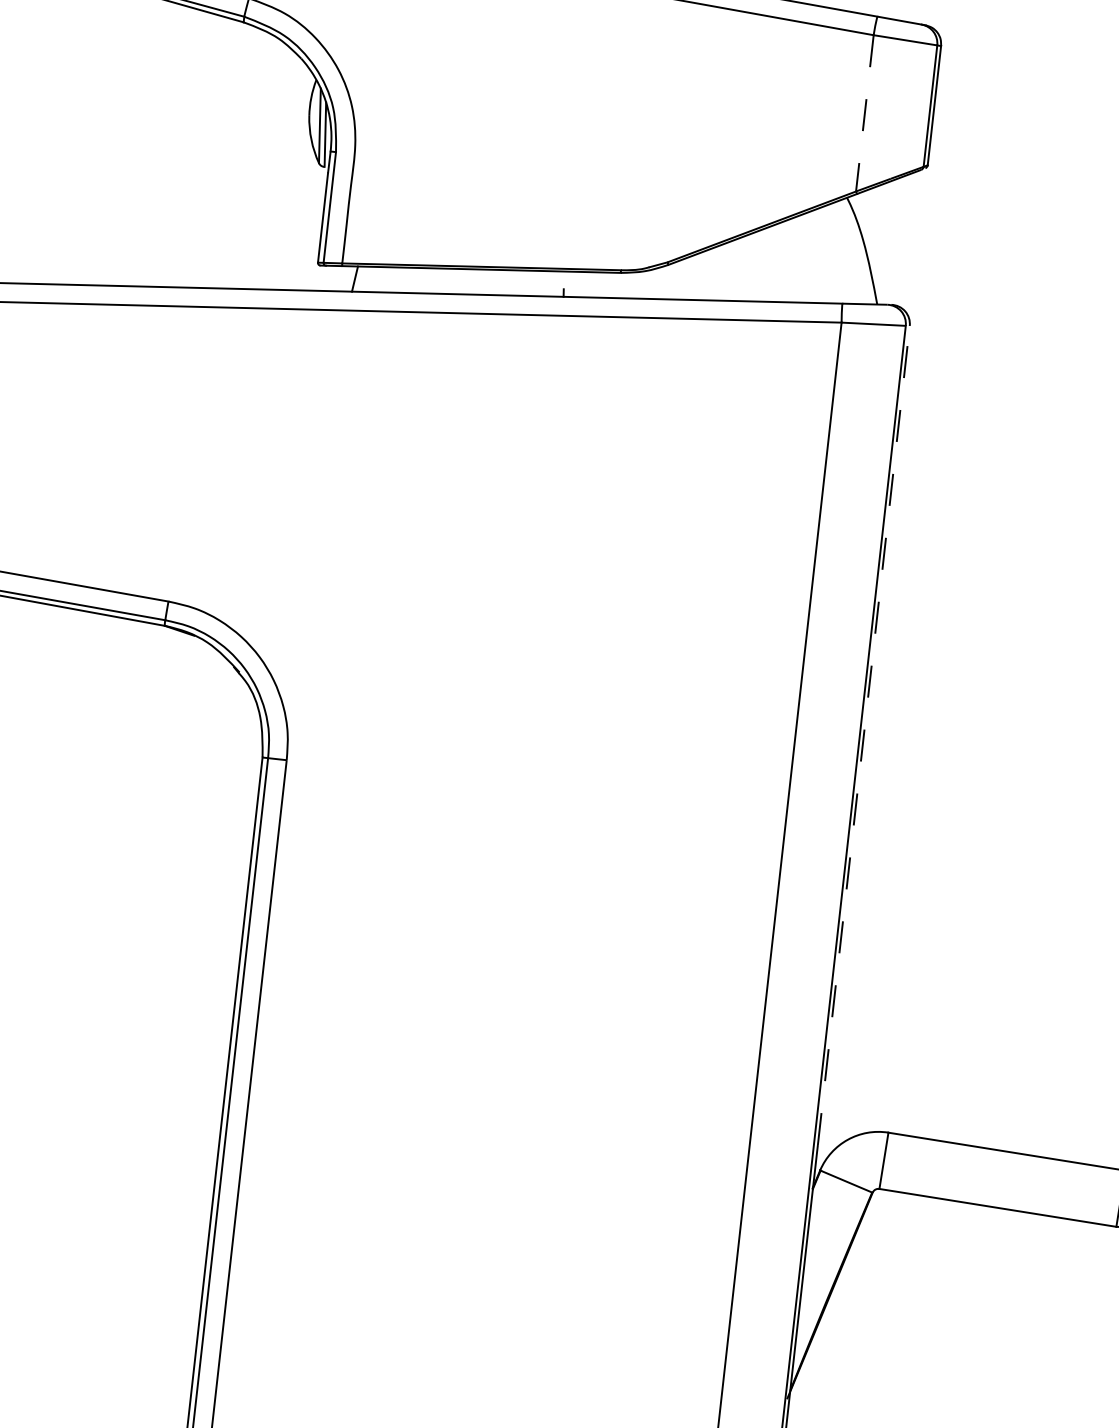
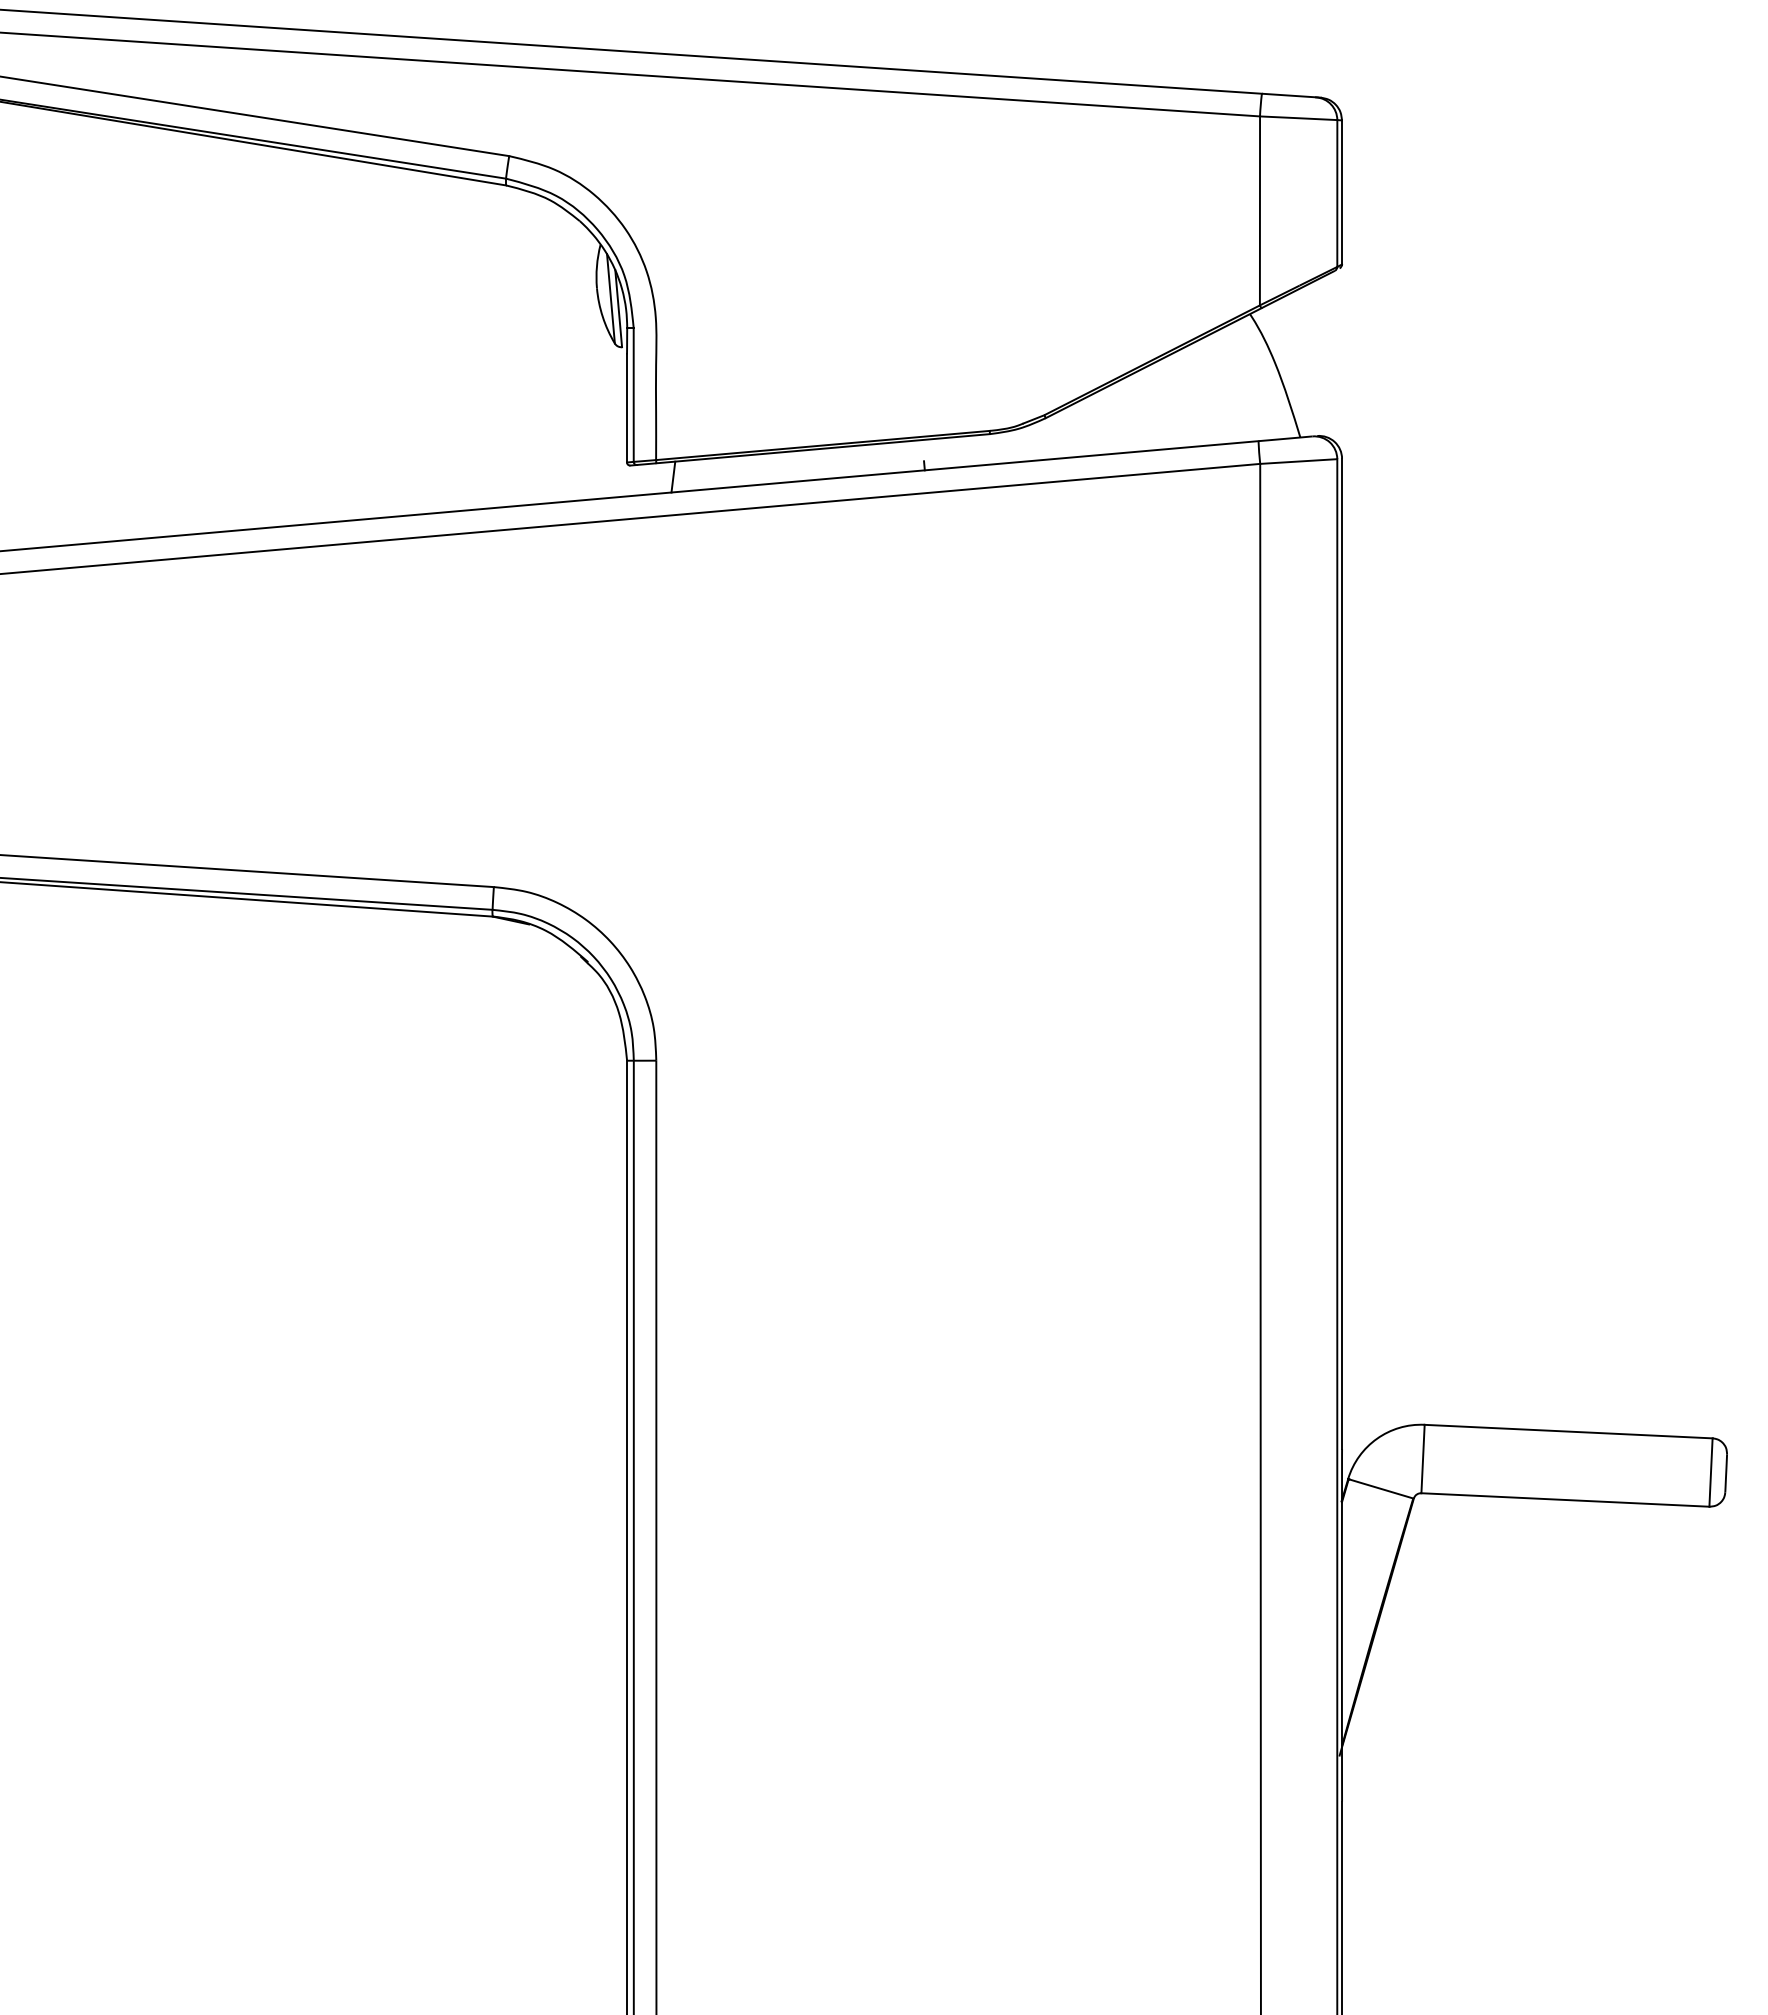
line: (864, 113) -> (1259, 211), dashed -> solid
line: (864, 735) -> (1342, 953), dashed -> solid

